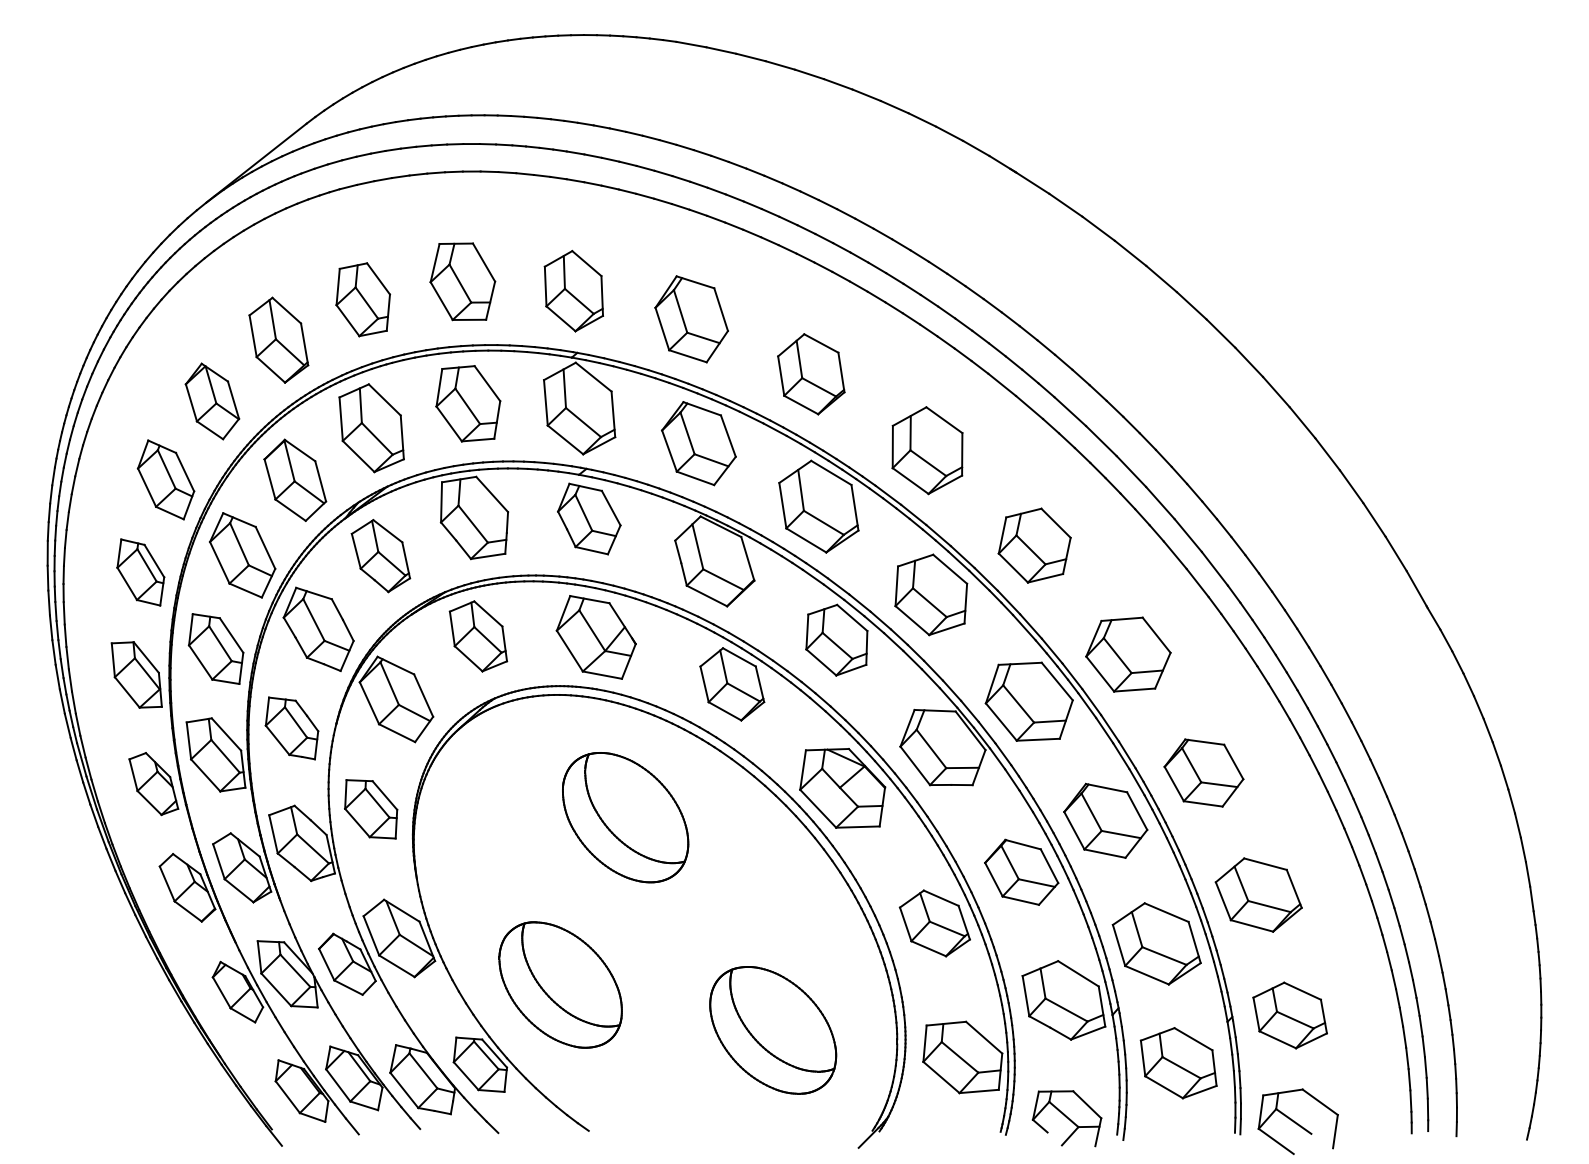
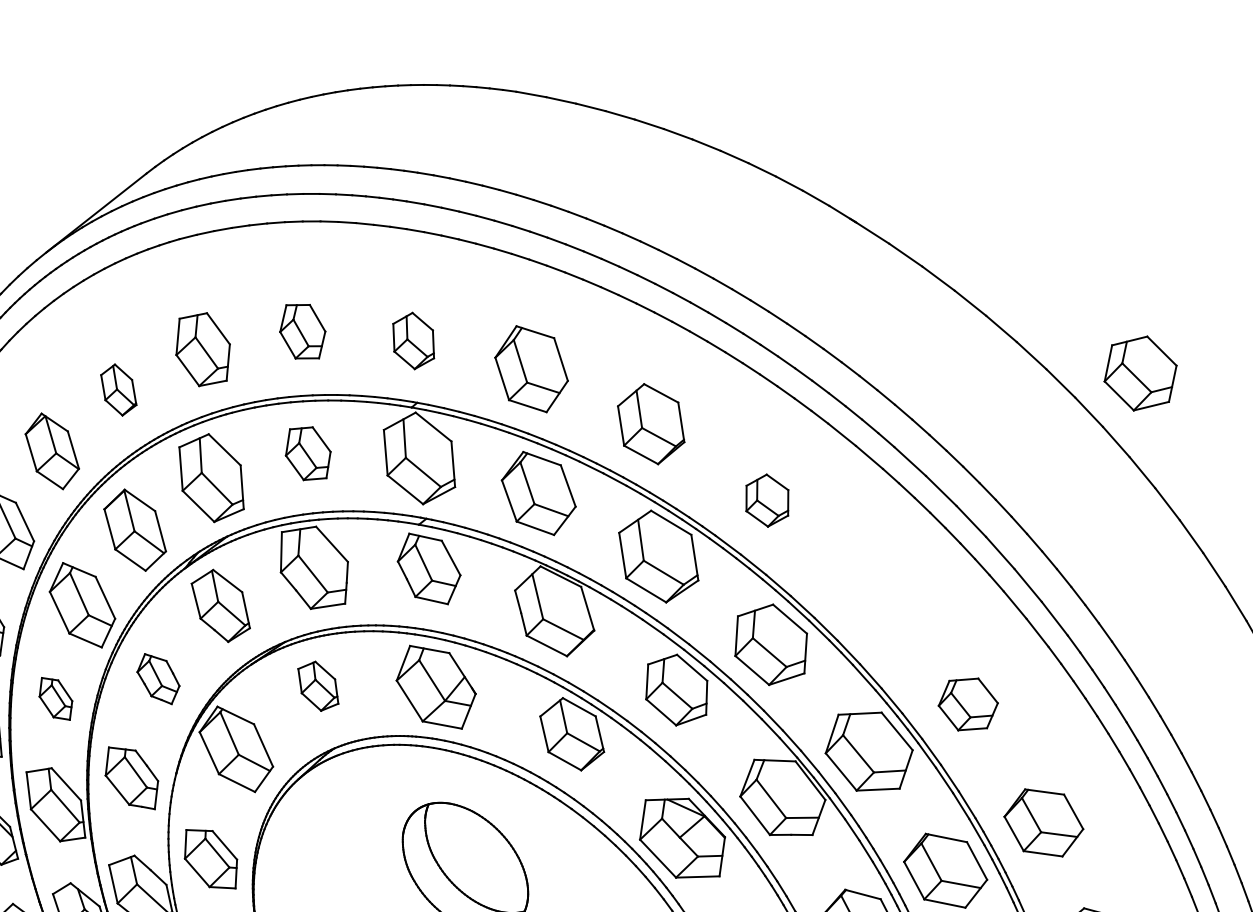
part: (462, 281) -> (302, 331), size x0.7
part: (573, 290) -> (413, 340), size x0.7
part: (278, 339) -> (118, 389), size x0.6
part: (468, 403) -> (308, 453), size x0.7
part: (927, 450) -> (767, 500), size x0.6
part: (1034, 545) -> (1140, 373), moved
part: (318, 628) -> (158, 678), size x0.6
part: (478, 636) -> (318, 686), size x0.7
part: (215, 648) -> (55, 698), size x0.6
part: (1128, 654) -> (968, 704), size x0.7

